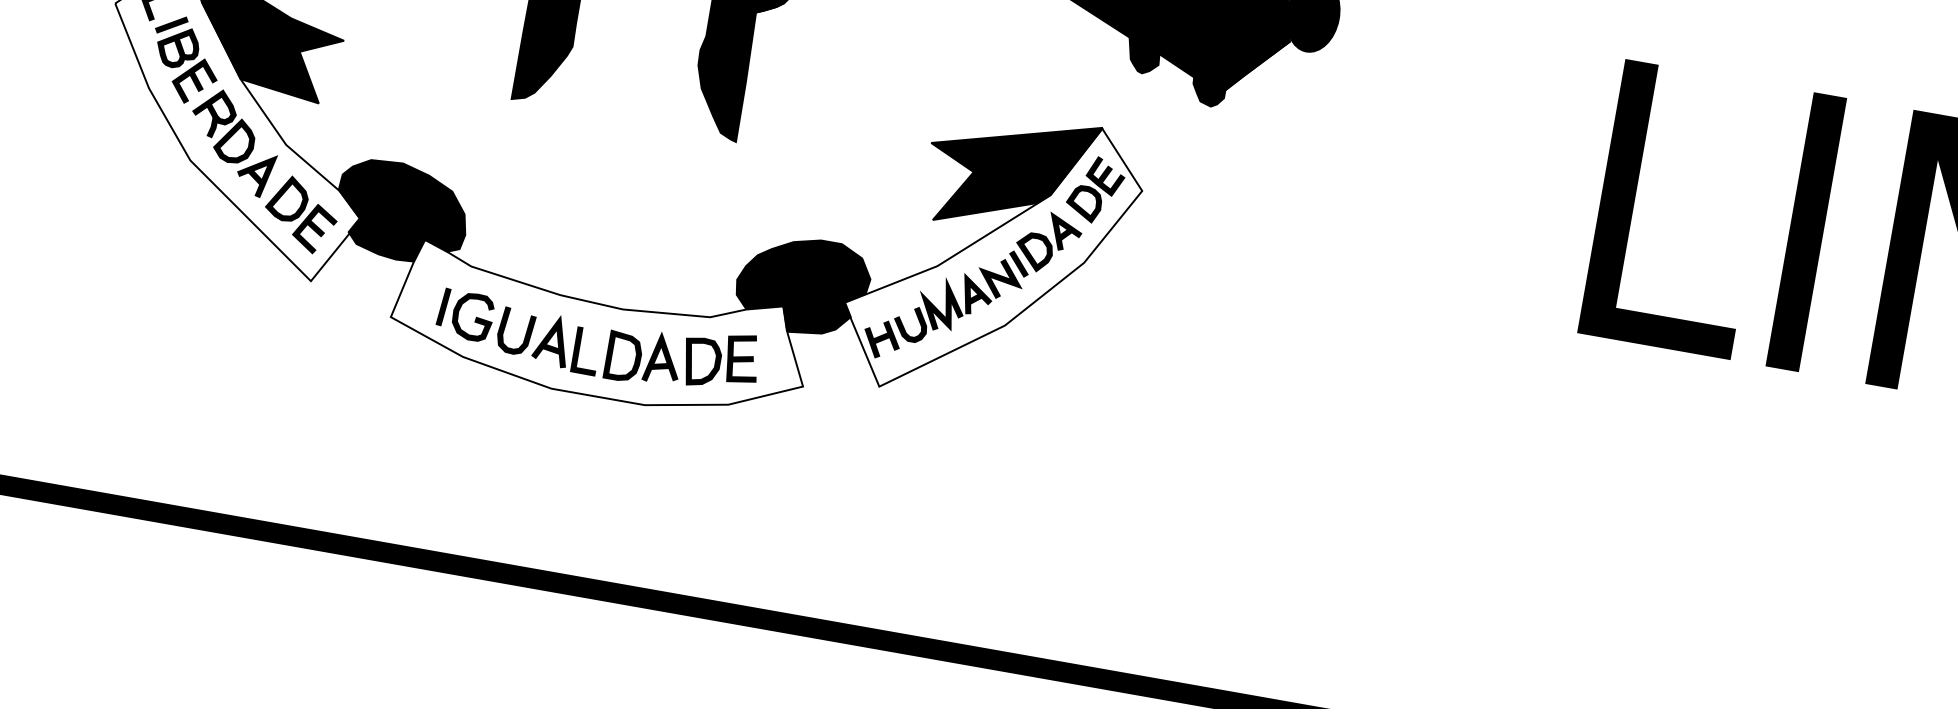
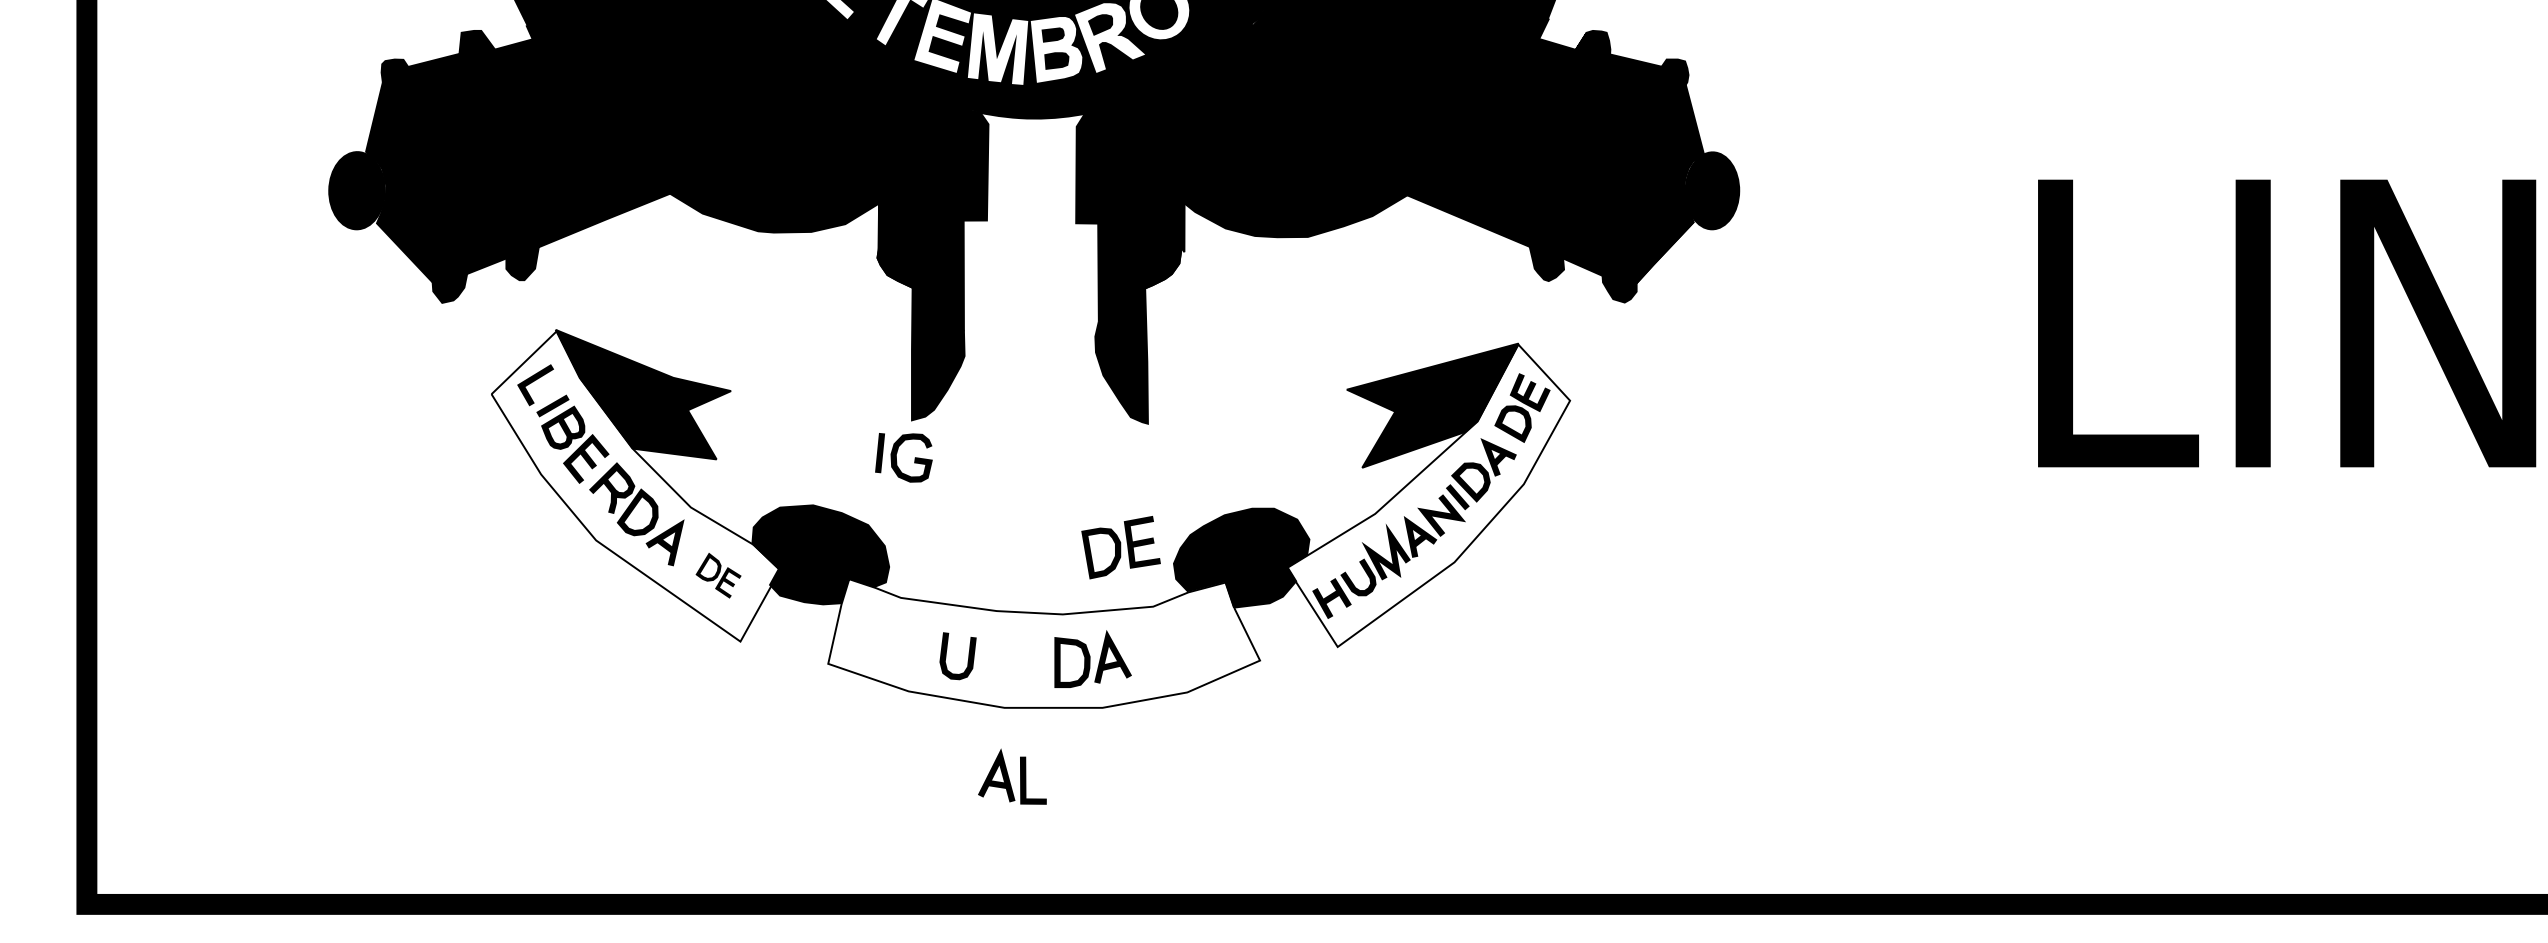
part: (301, 214) -> (718, 575), size x0.6
part: (458, 313) -> (896, 457), moved
part: (567, 343) -> (1012, 776), moved
part: (720, 360) -> (1120, 547), moved

